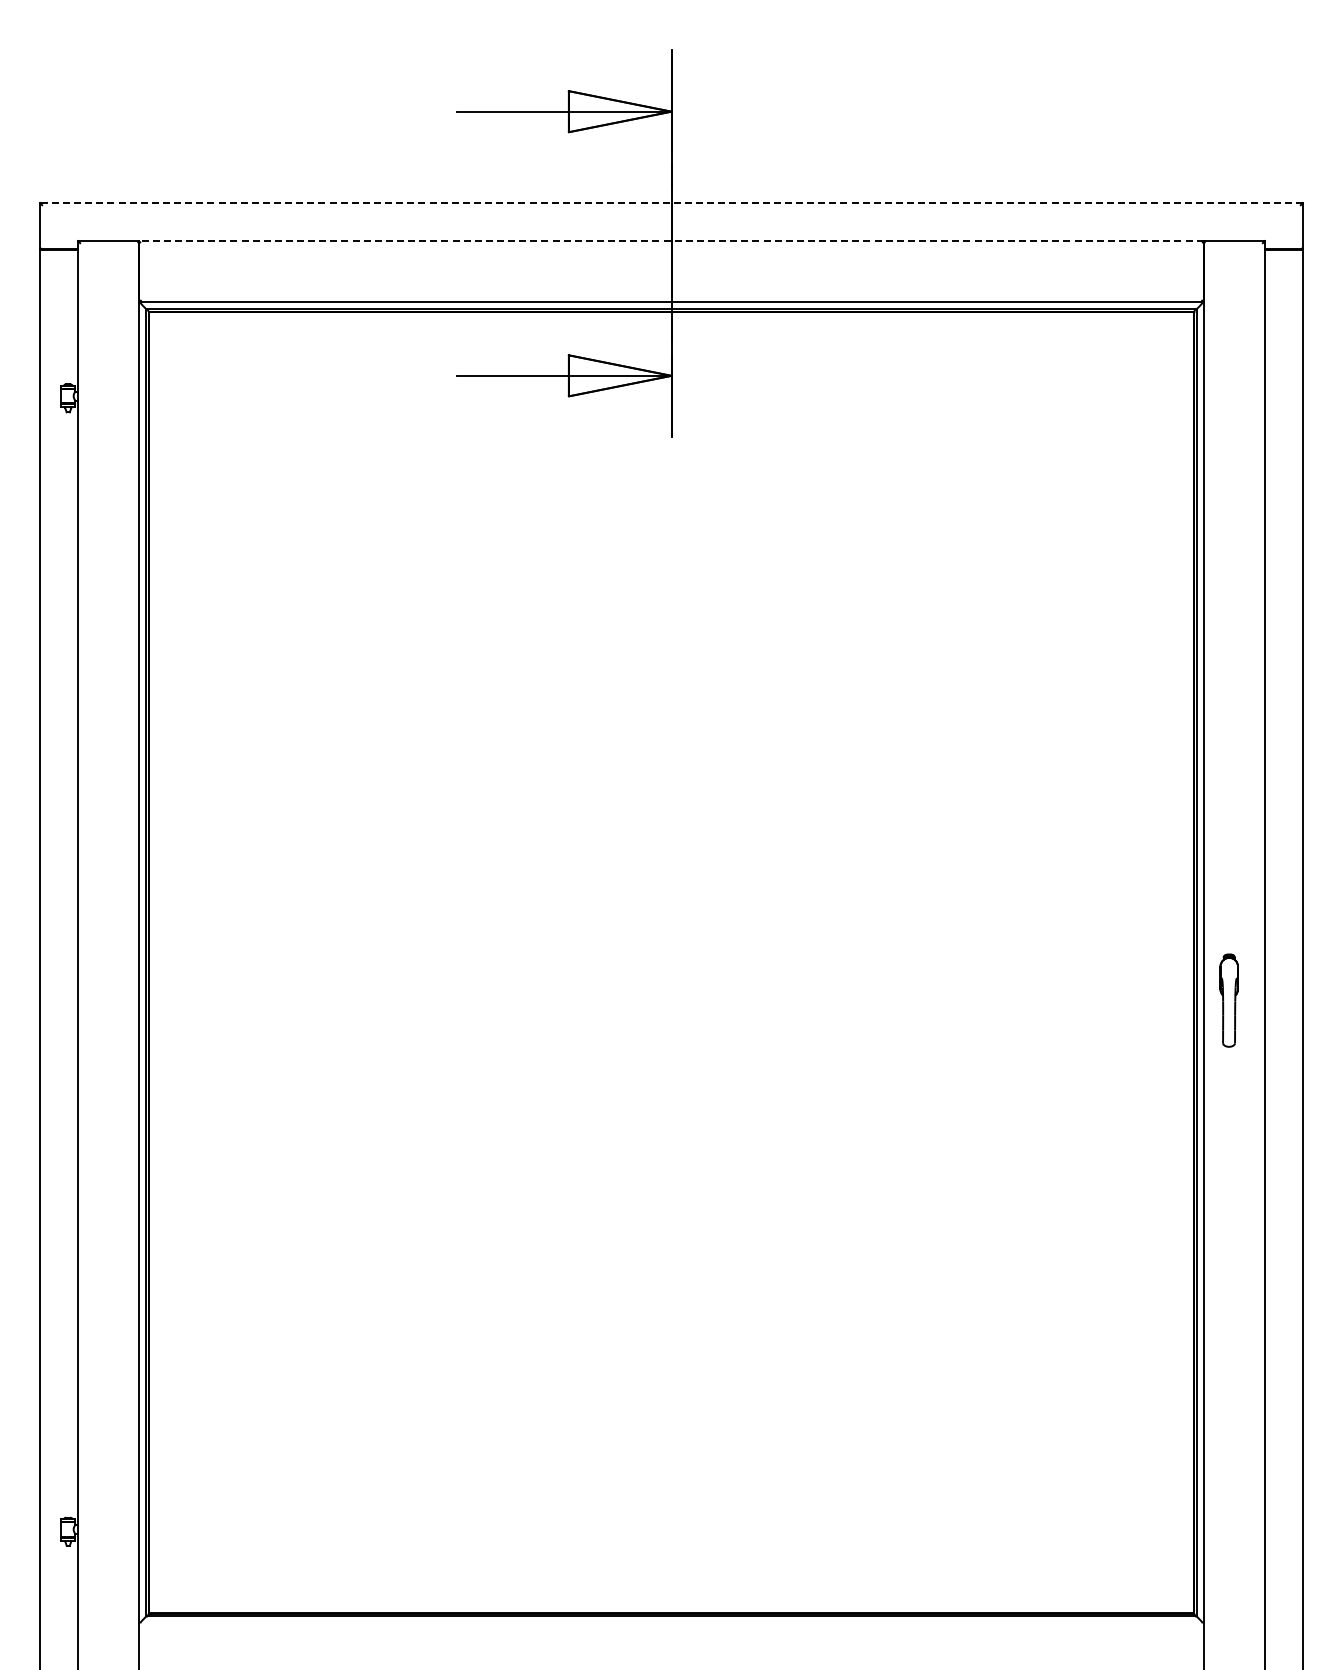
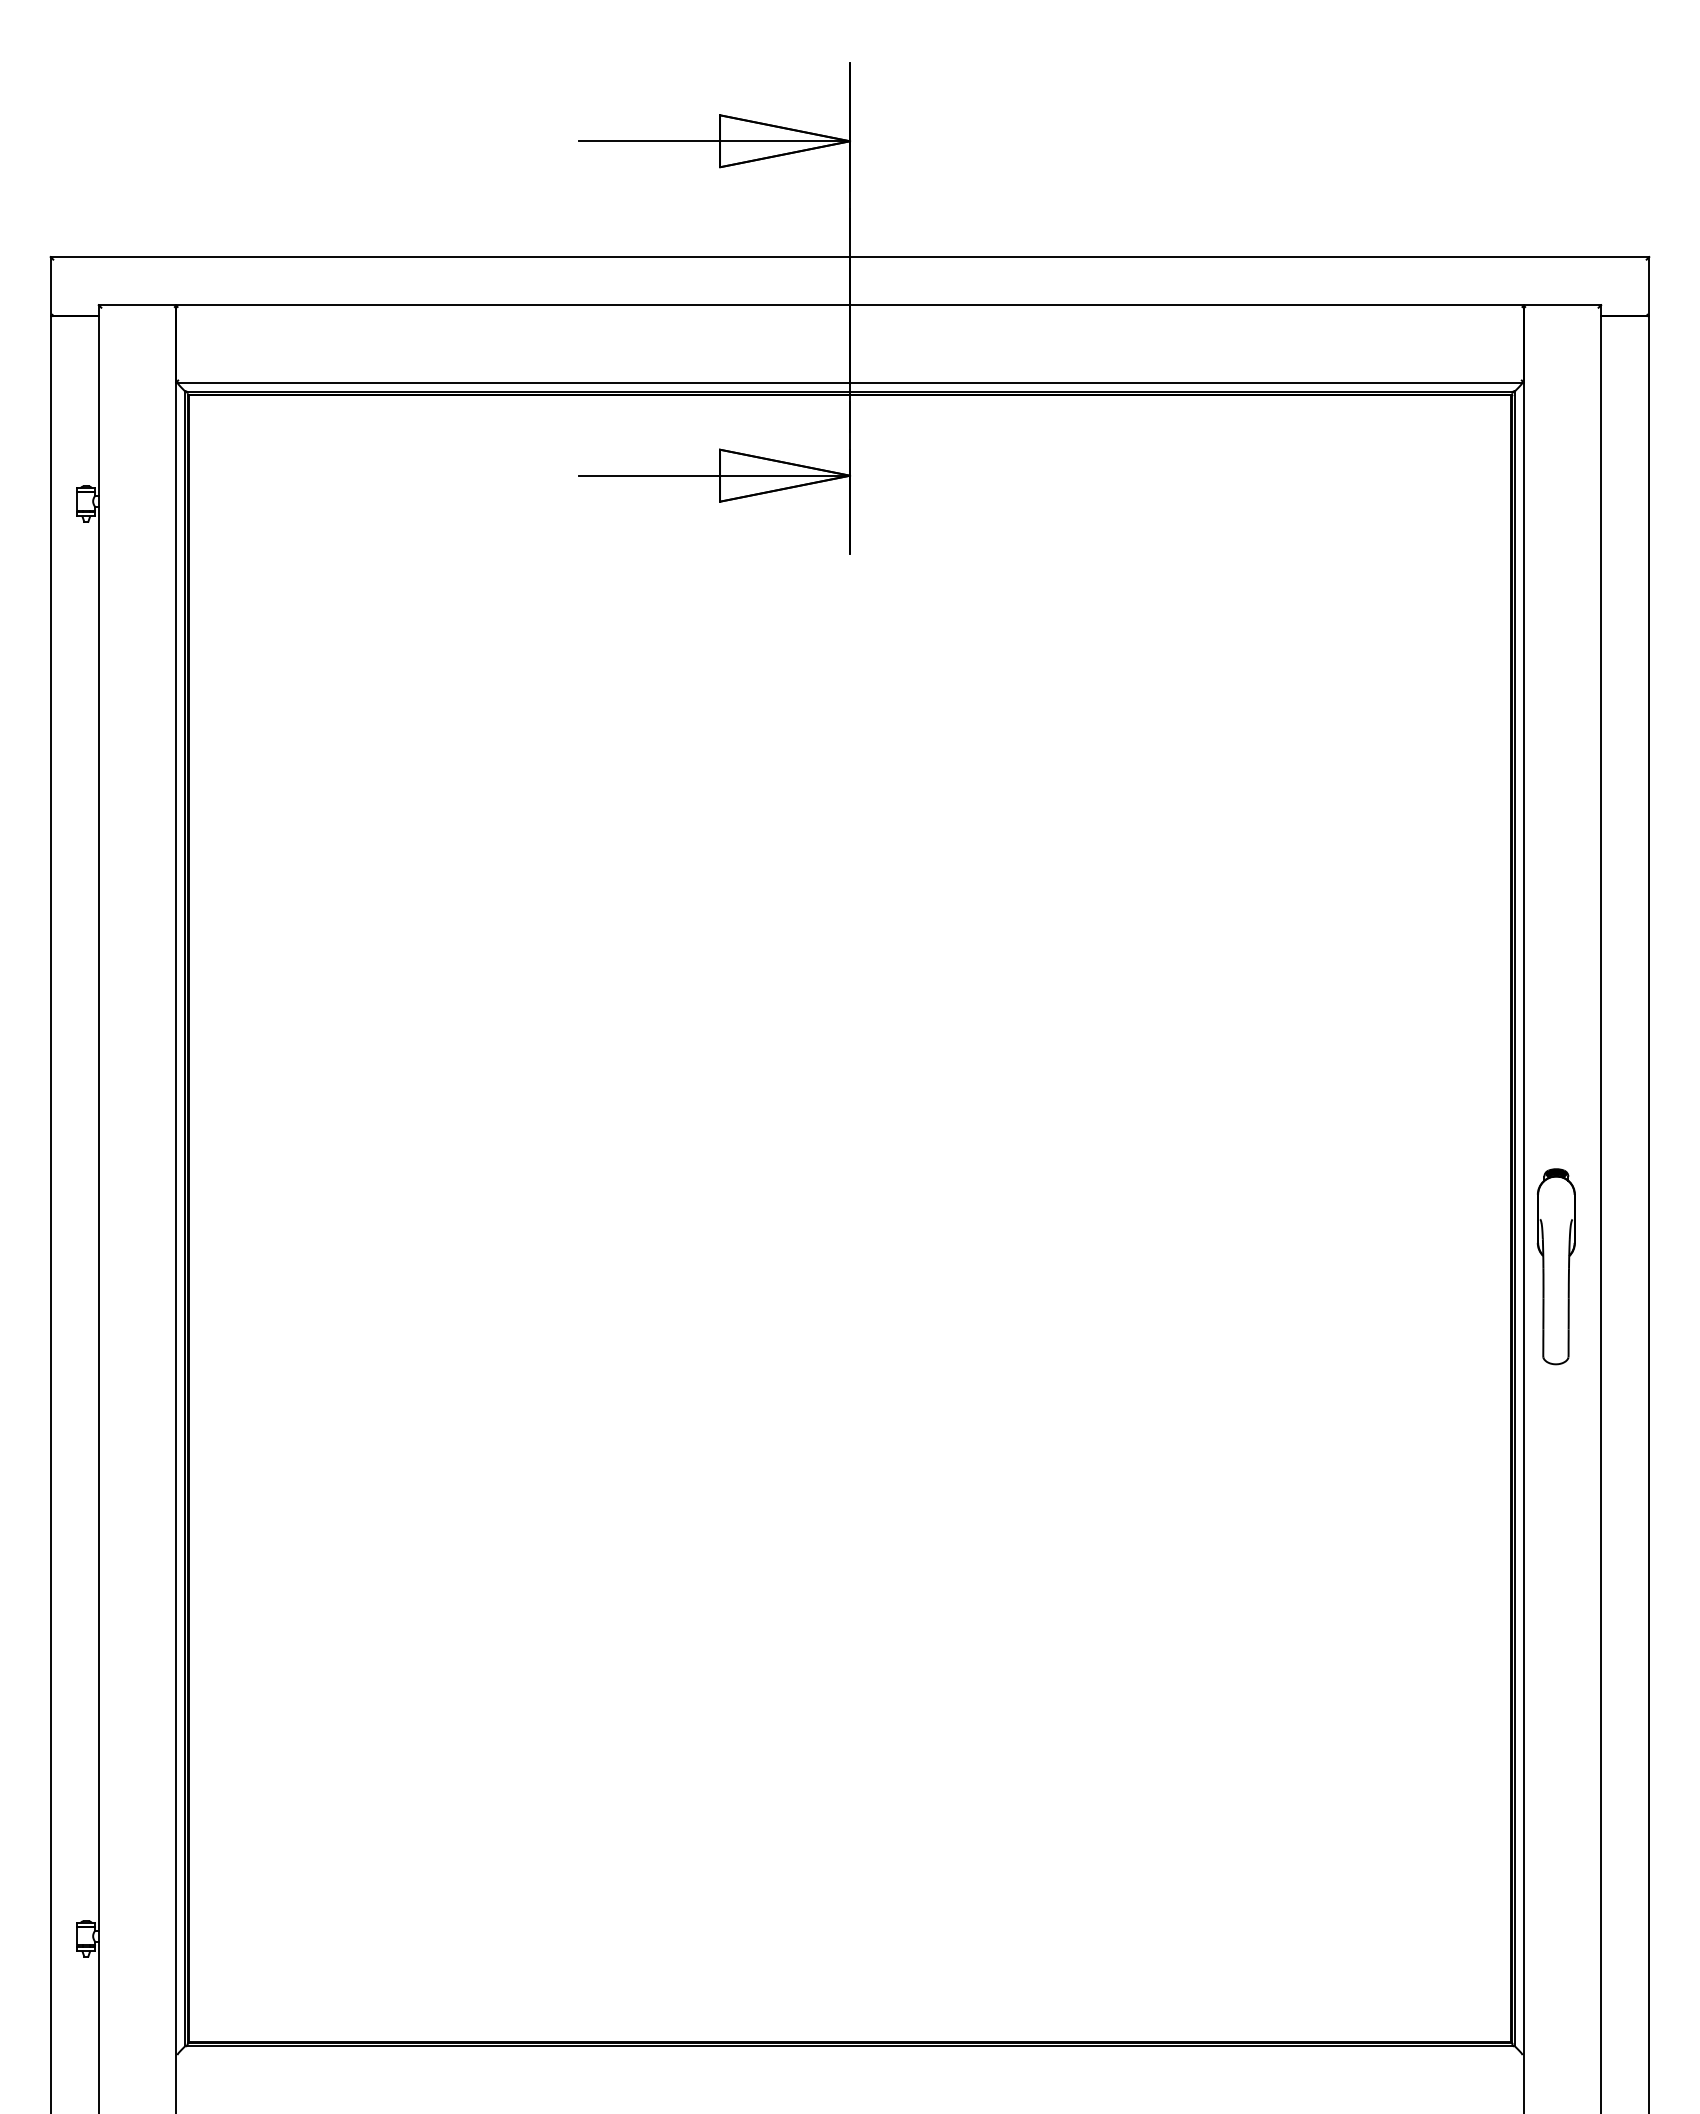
line: (670, 203) -> (848, 257), dashed -> solid
line: (670, 241) -> (848, 305), dashed -> solid
part: (1228, 1000) -> (1555, 1266), size x1.67

